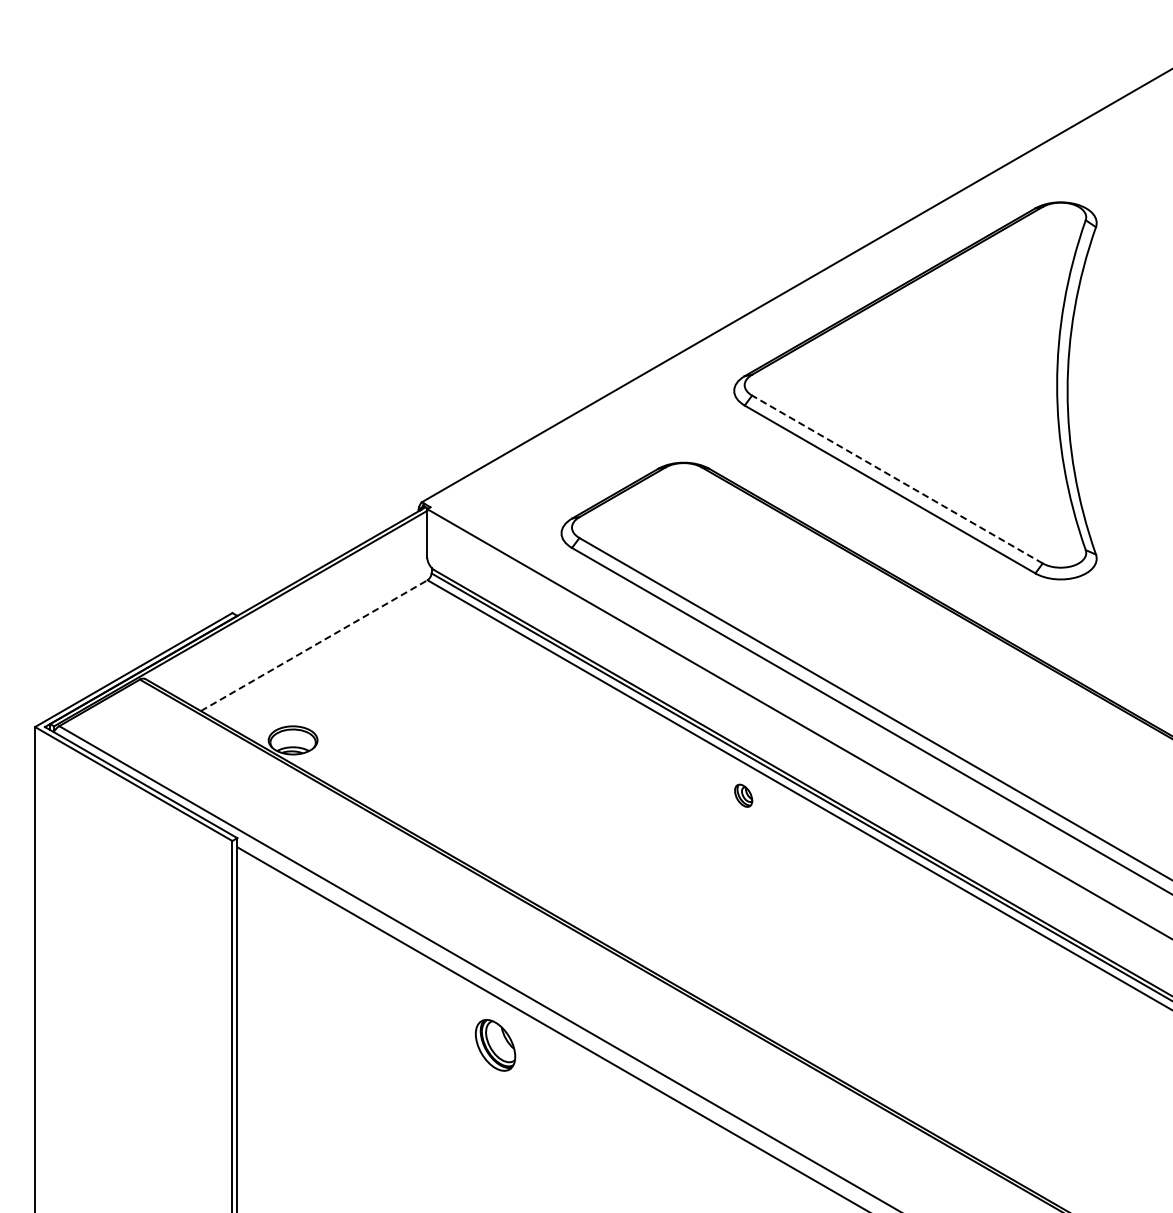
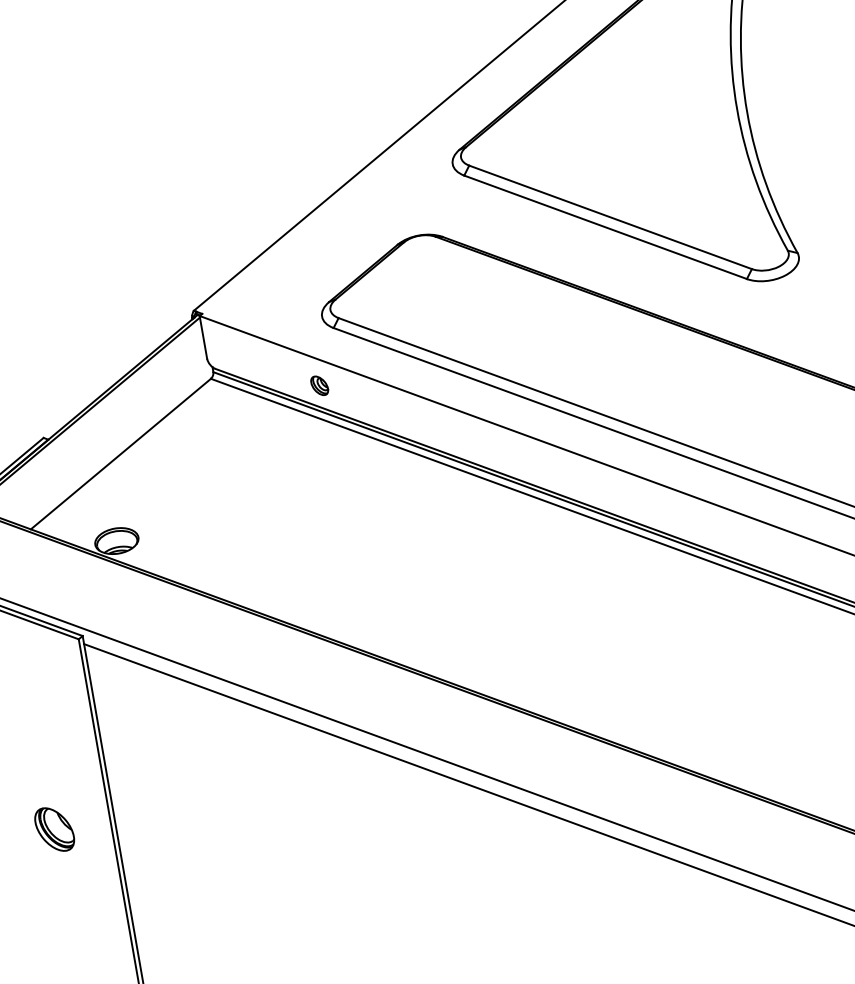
line: (897, 479) -> (610, 217), dashed -> solid
line: (314, 645) -> (121, 453), dashed -> solid
part: (743, 795) -> (319, 385), moved
part: (495, 1045) -> (54, 829), moved

